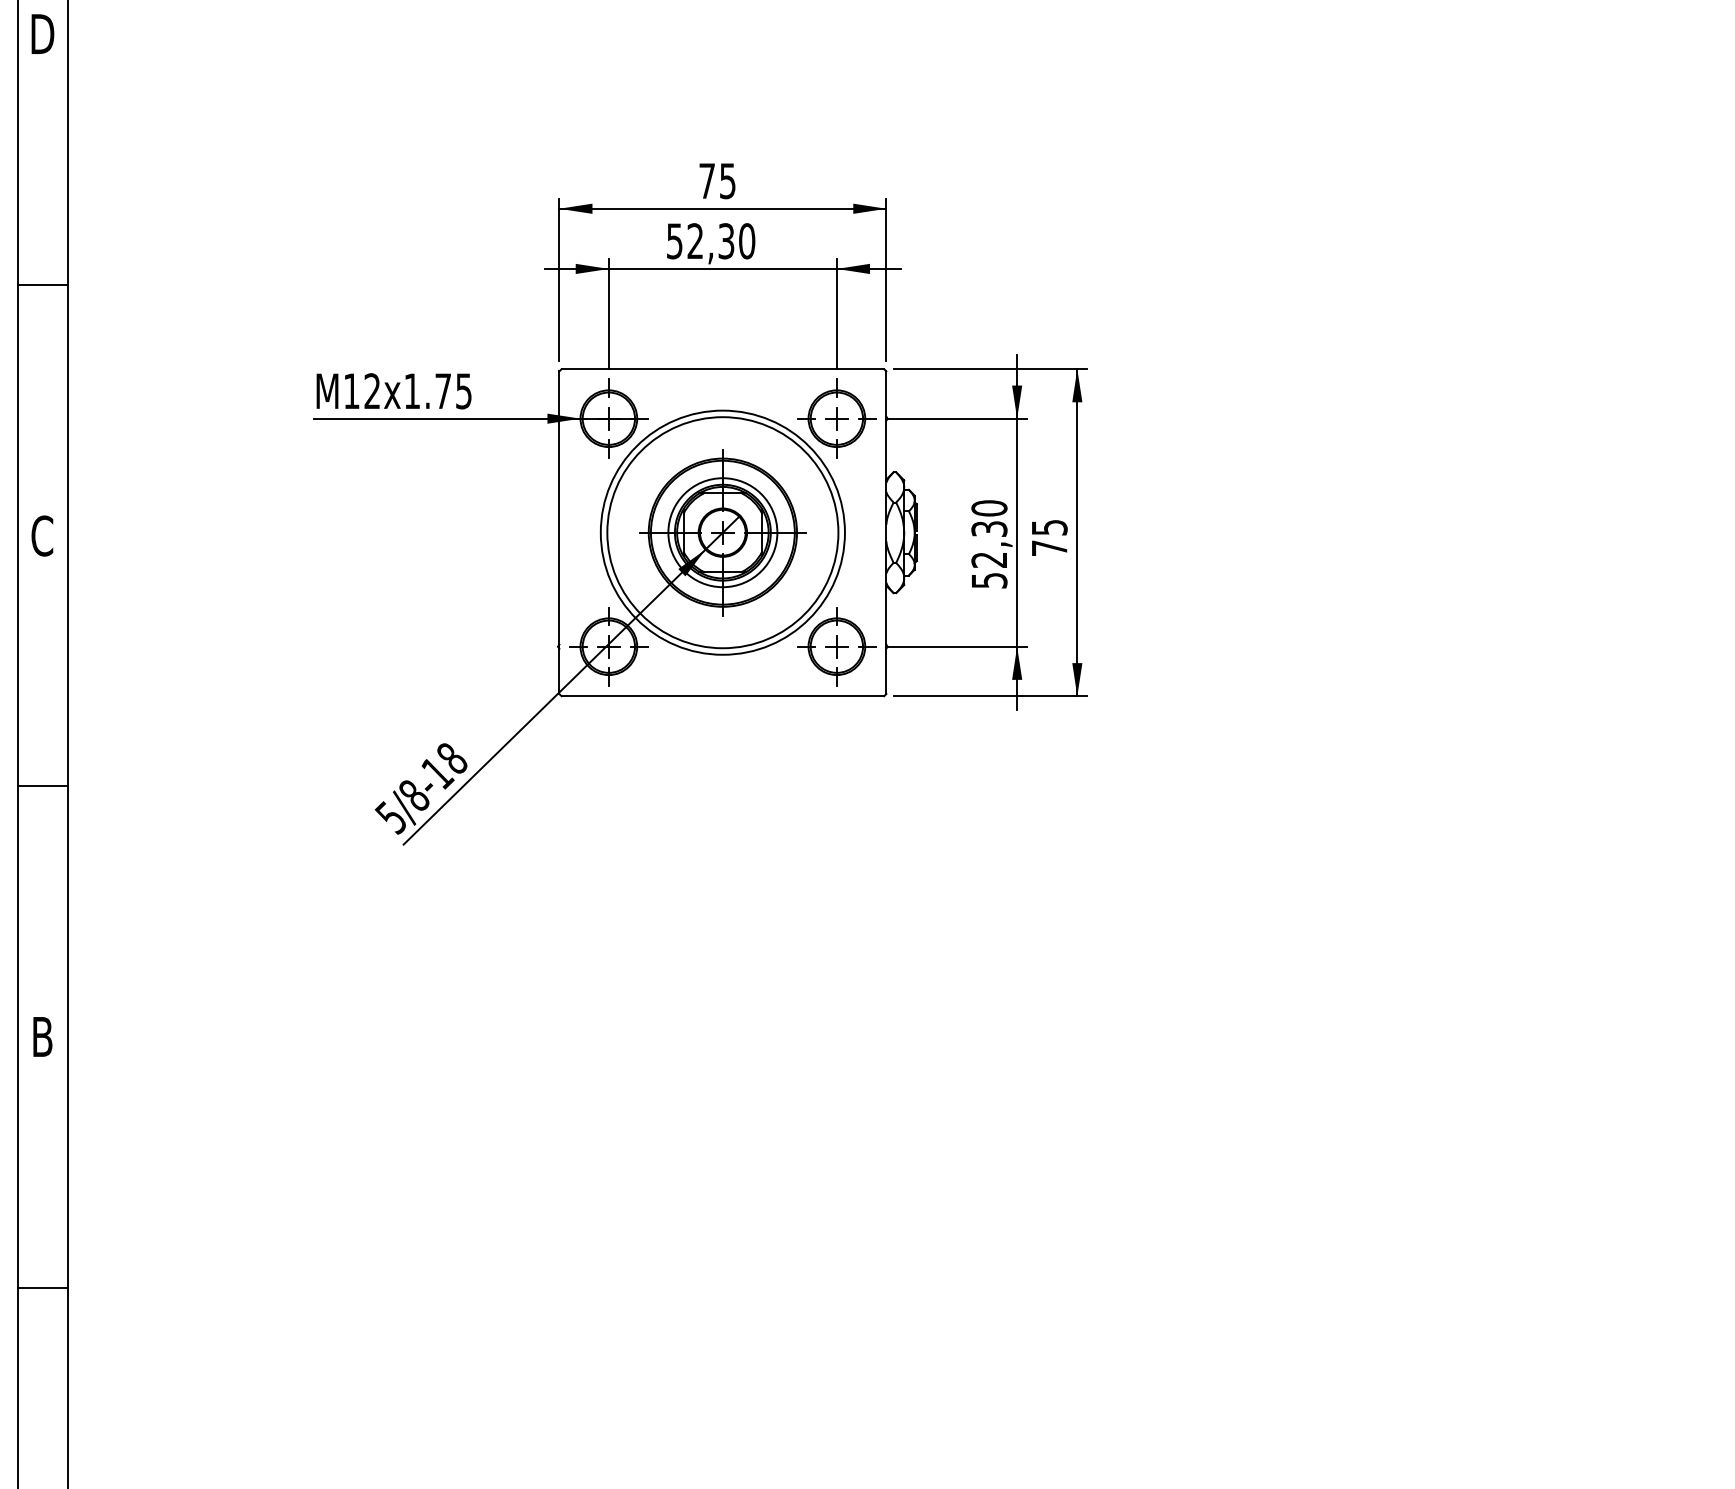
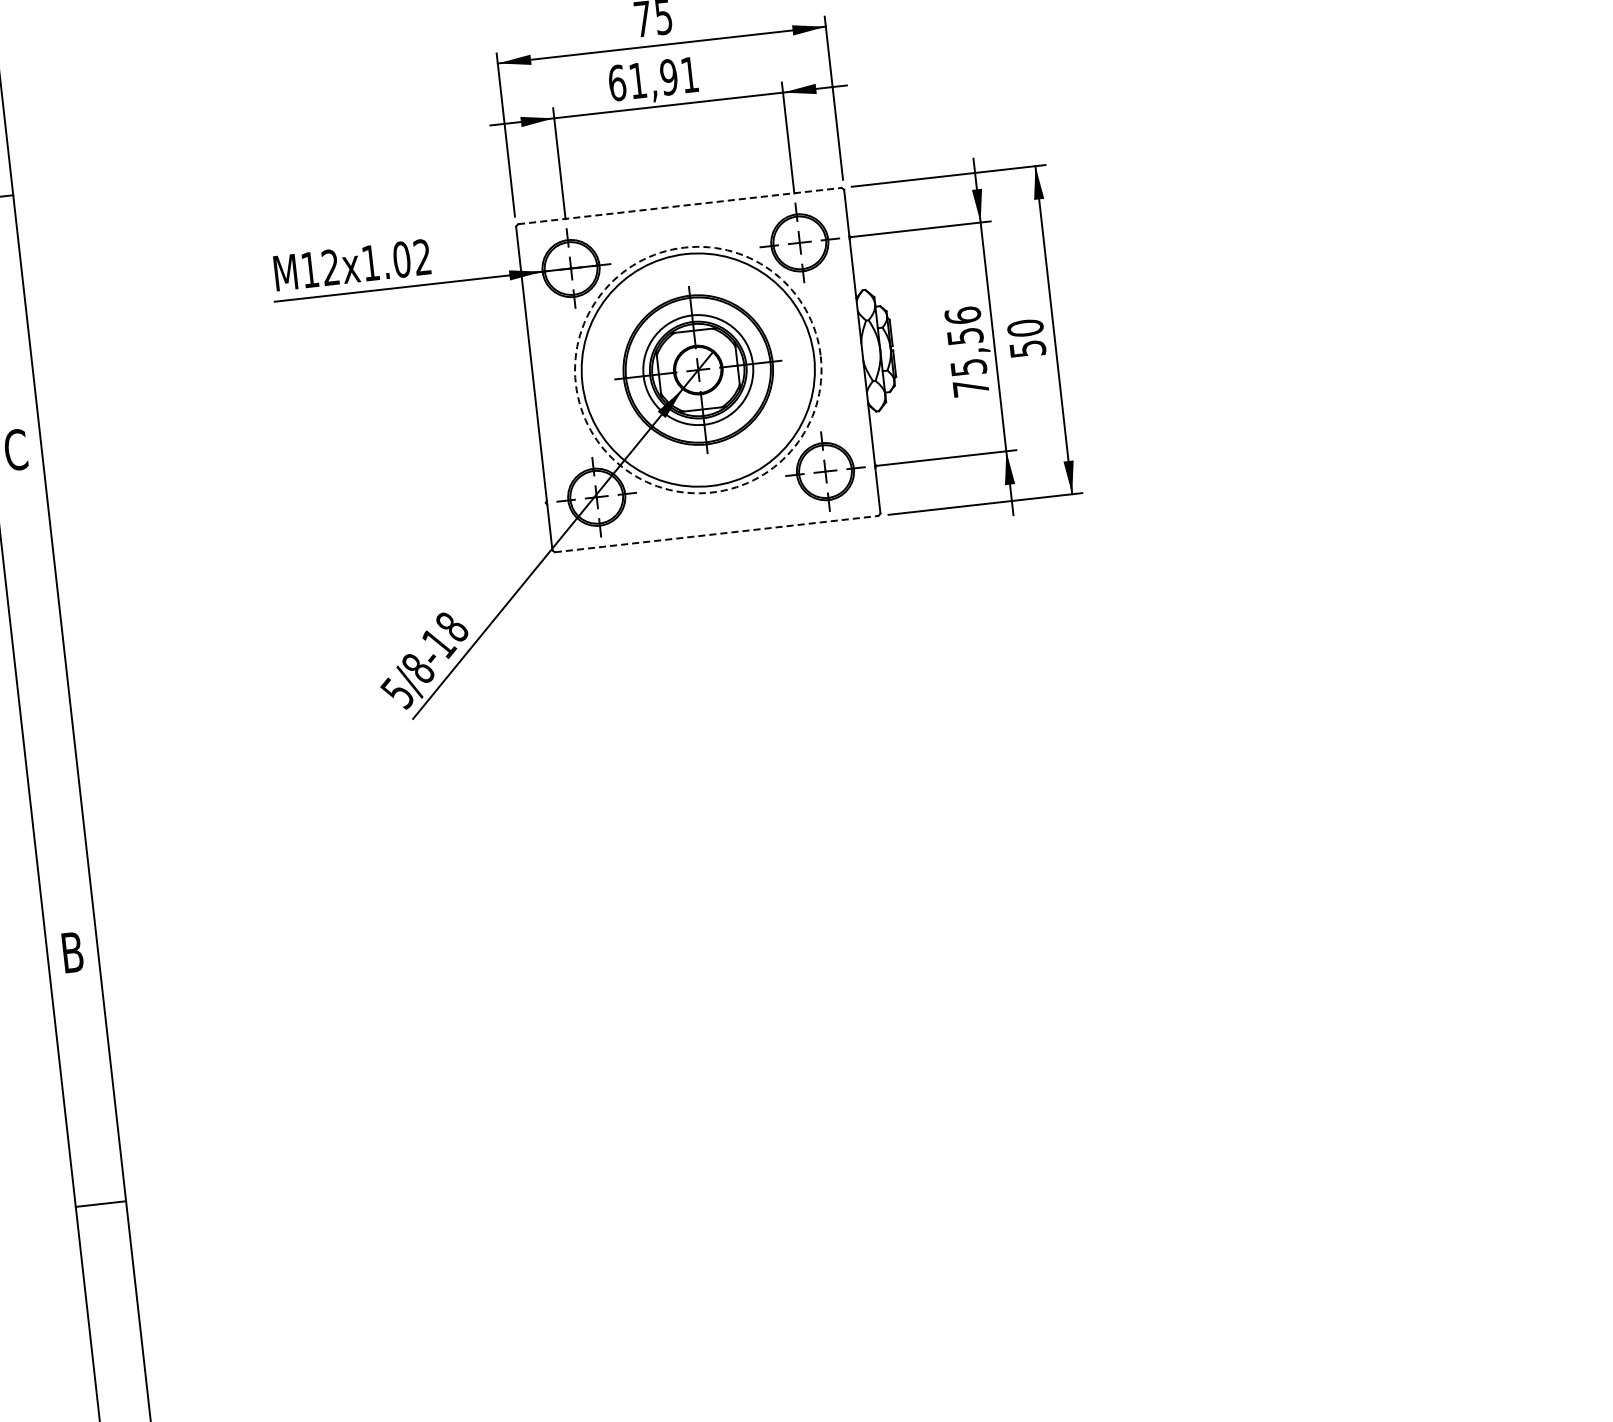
text: (710, 241) -> (653, 79), 52,30 -> 61,91
line: (723, 369) -> (680, 206), solid -> dashed
text: (453, 391) -> (412, 258), M12x1.75 -> M12x1.02
circle: (722, 532) -> (697, 369), solid -> dashed
text: (1049, 537) -> (1026, 338), 75 -> 50
text: (989, 544) -> (967, 351), 52,30 -> 75,56
line: (723, 696) -> (717, 534), solid -> dashed
line: (42, 786) -> (44, 701), removed

